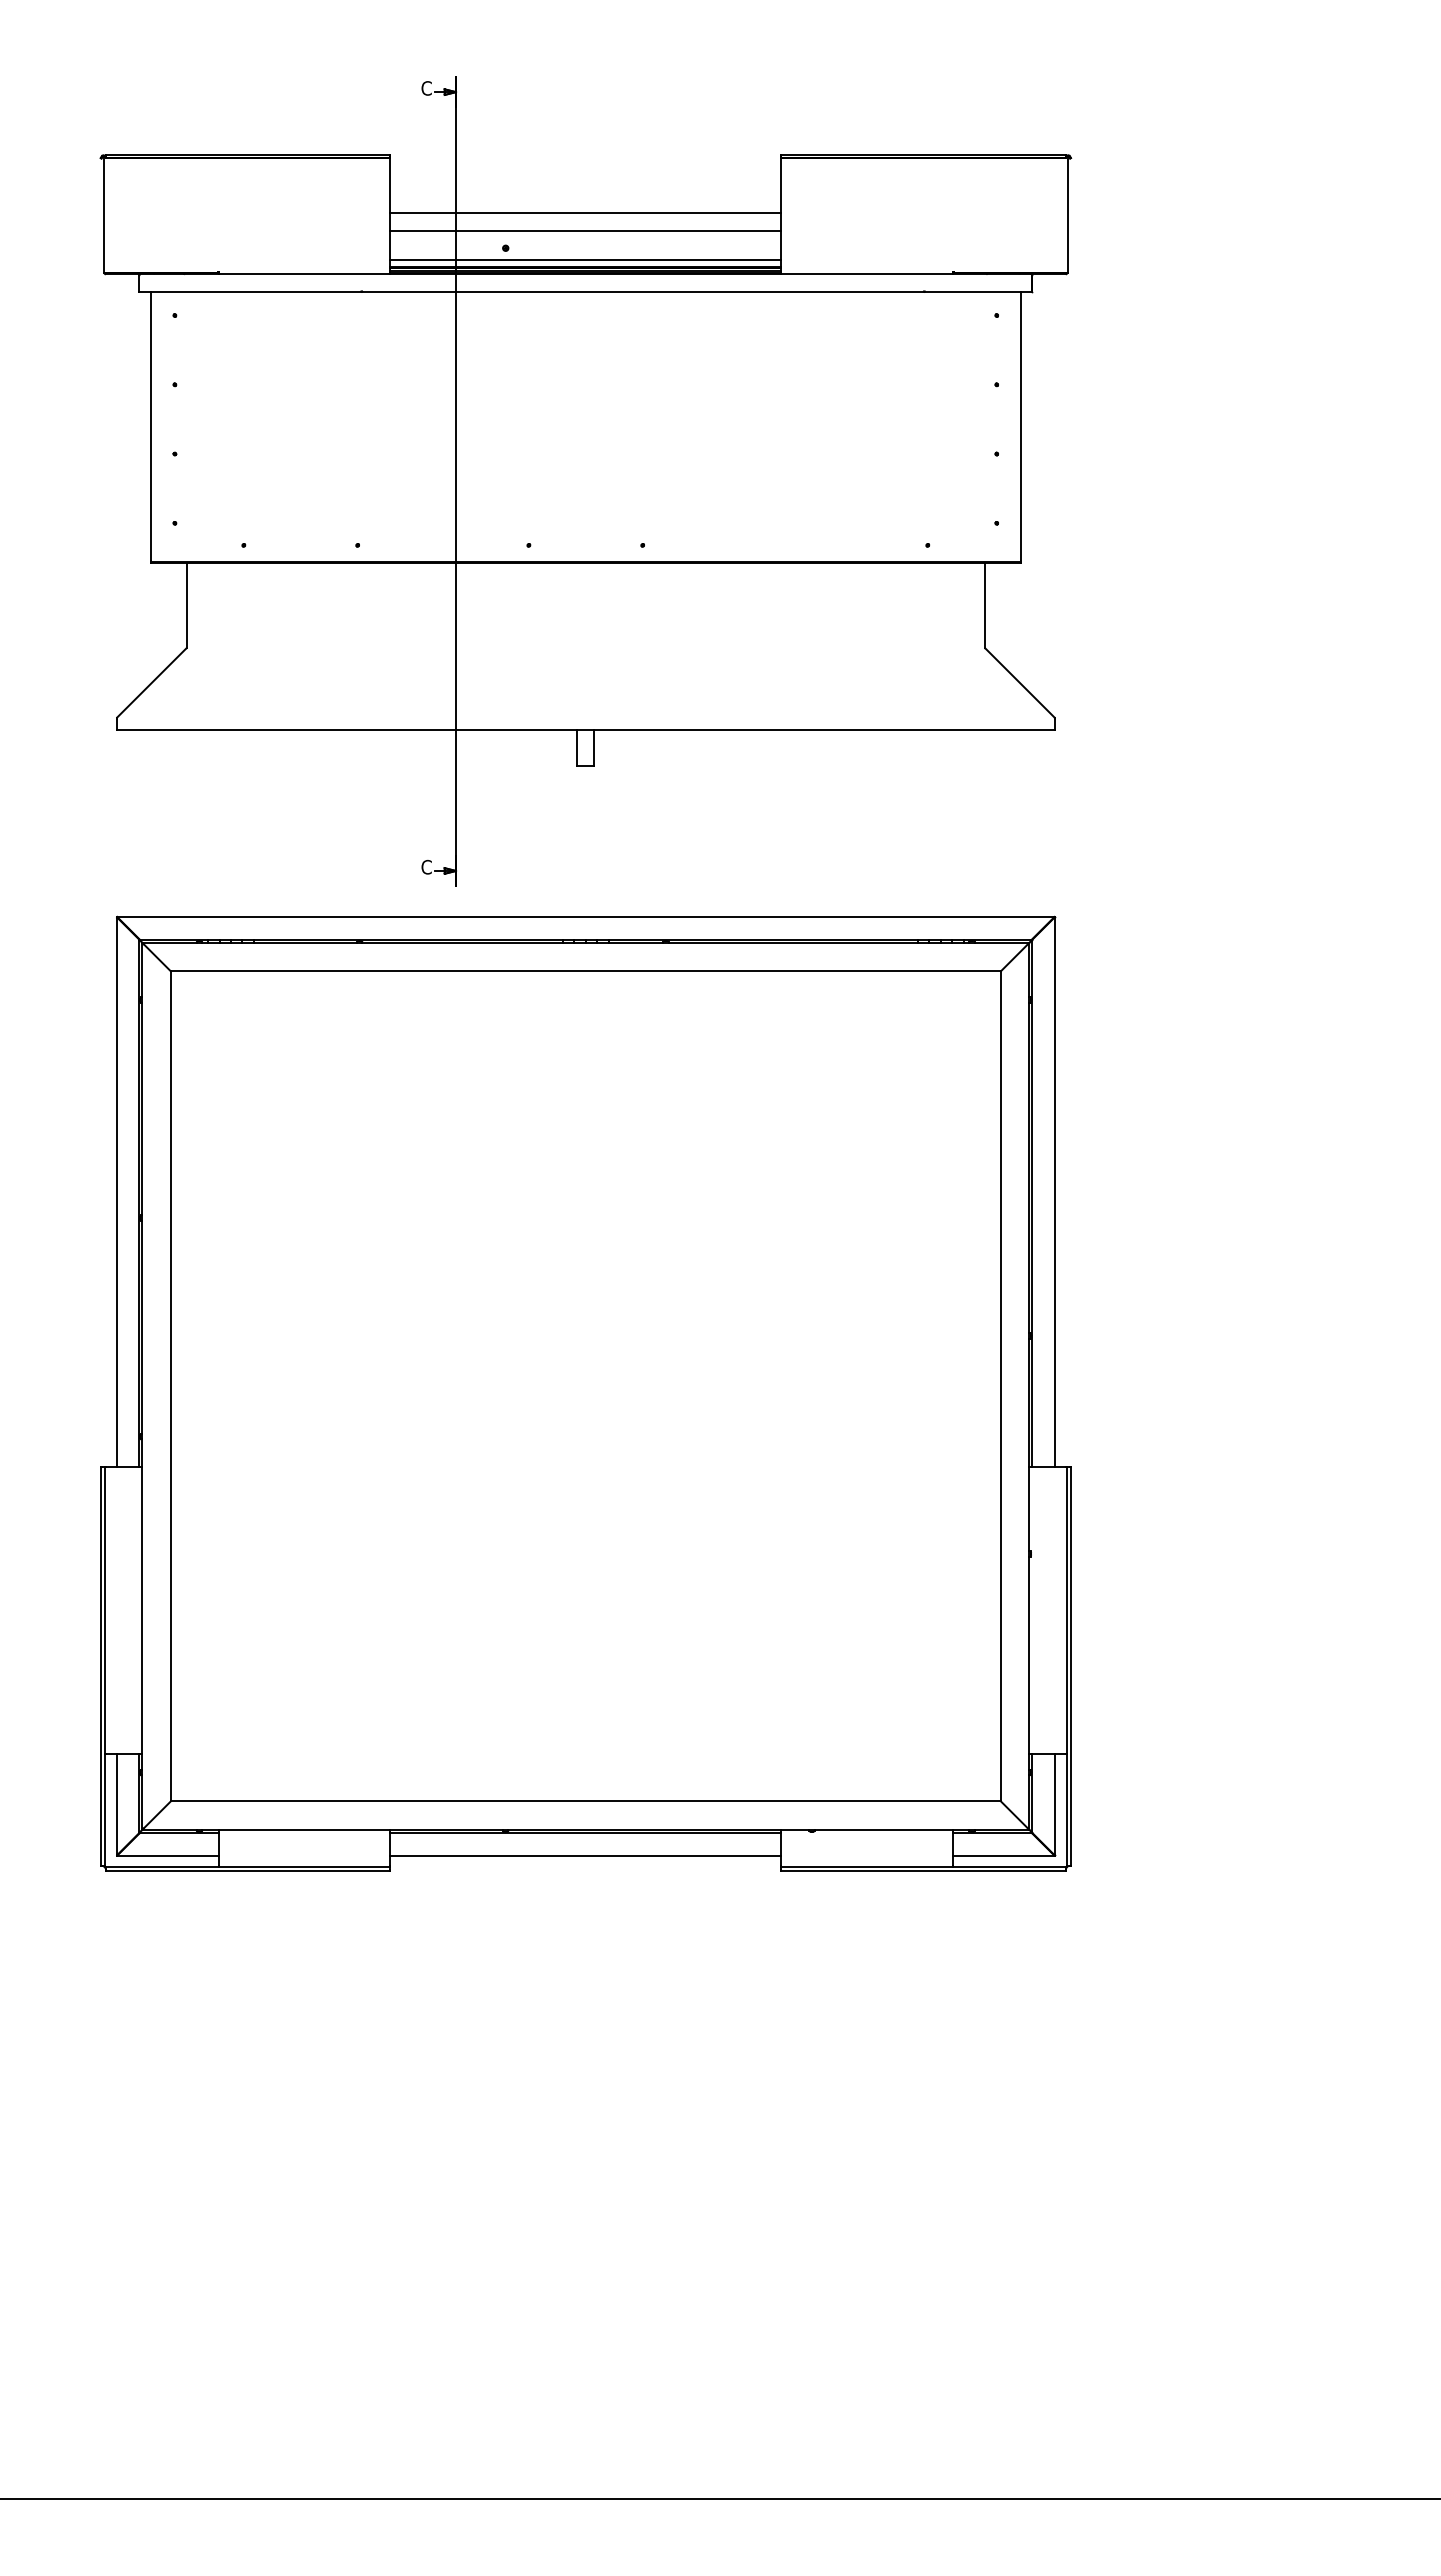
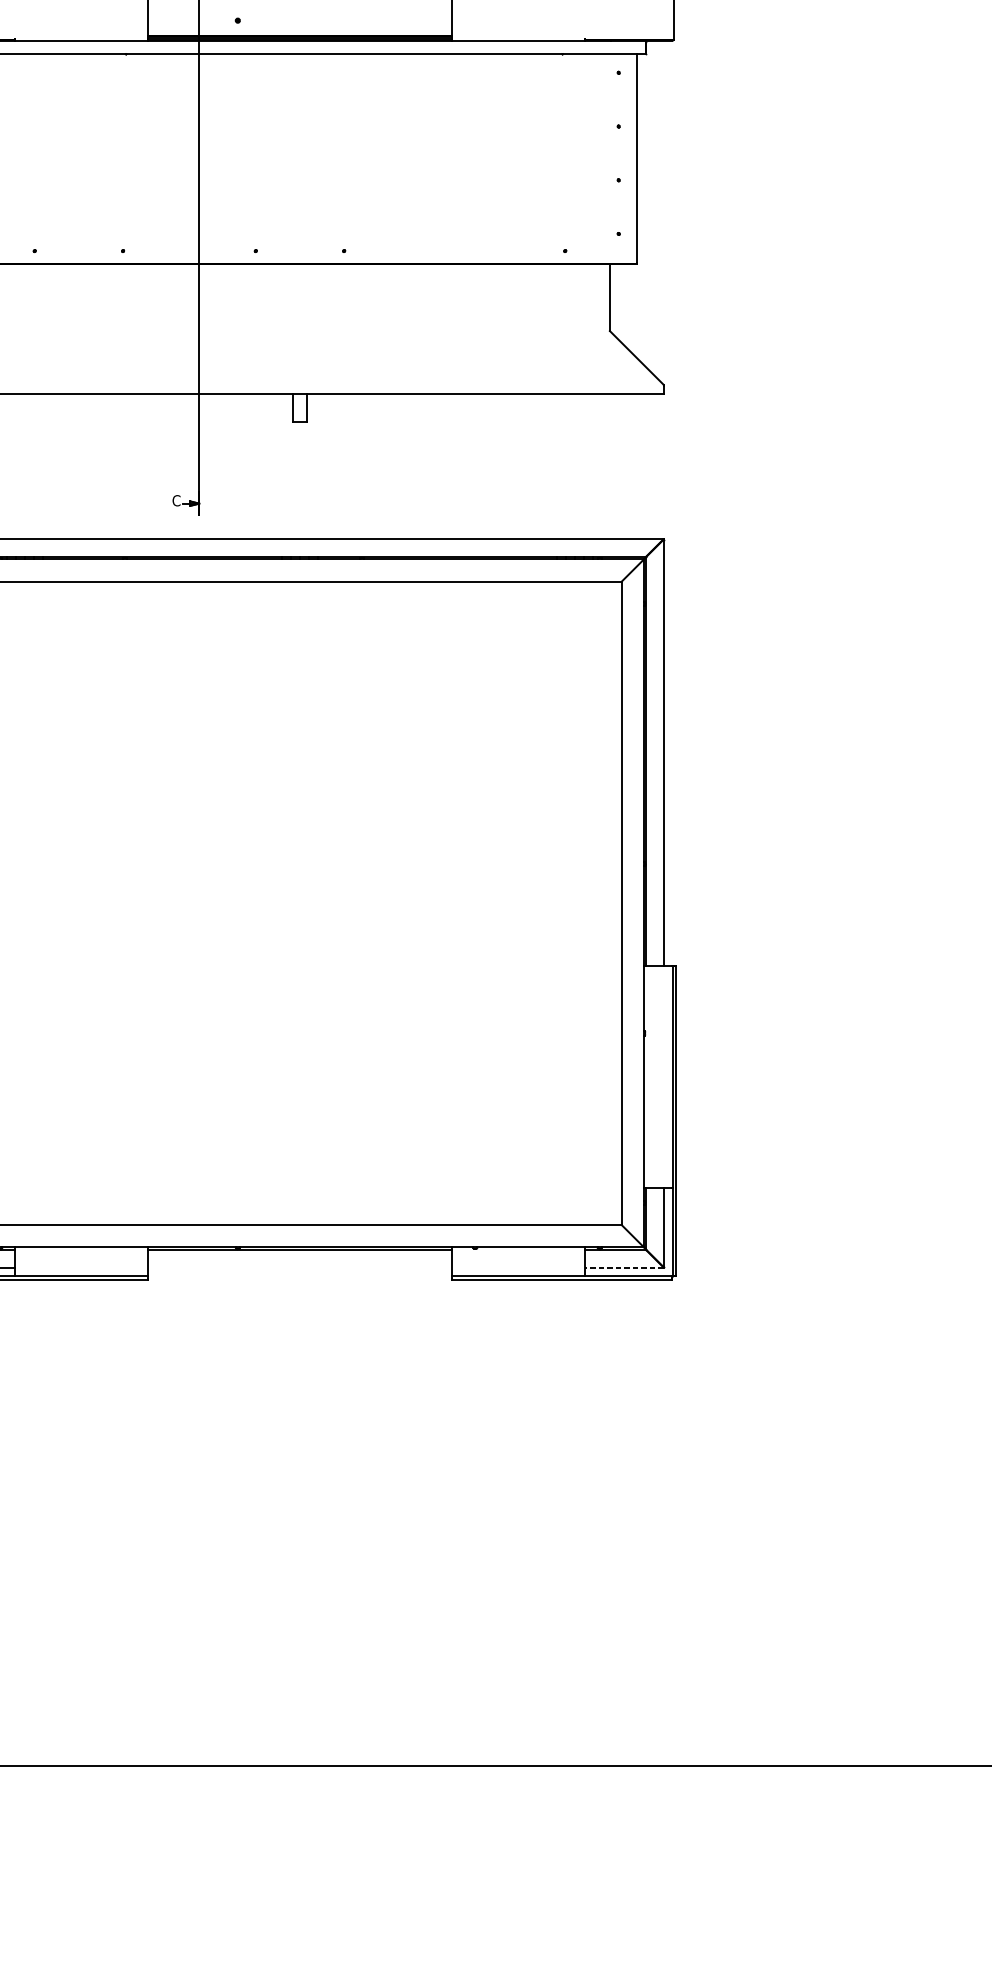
line: (585, 231) -> (299, 7), removed
line: (585, 259) -> (299, 29), removed
line: (585, 1856) -> (299, 1268), removed
line: (1003, 1856) -> (623, 1268), solid -> dashed

